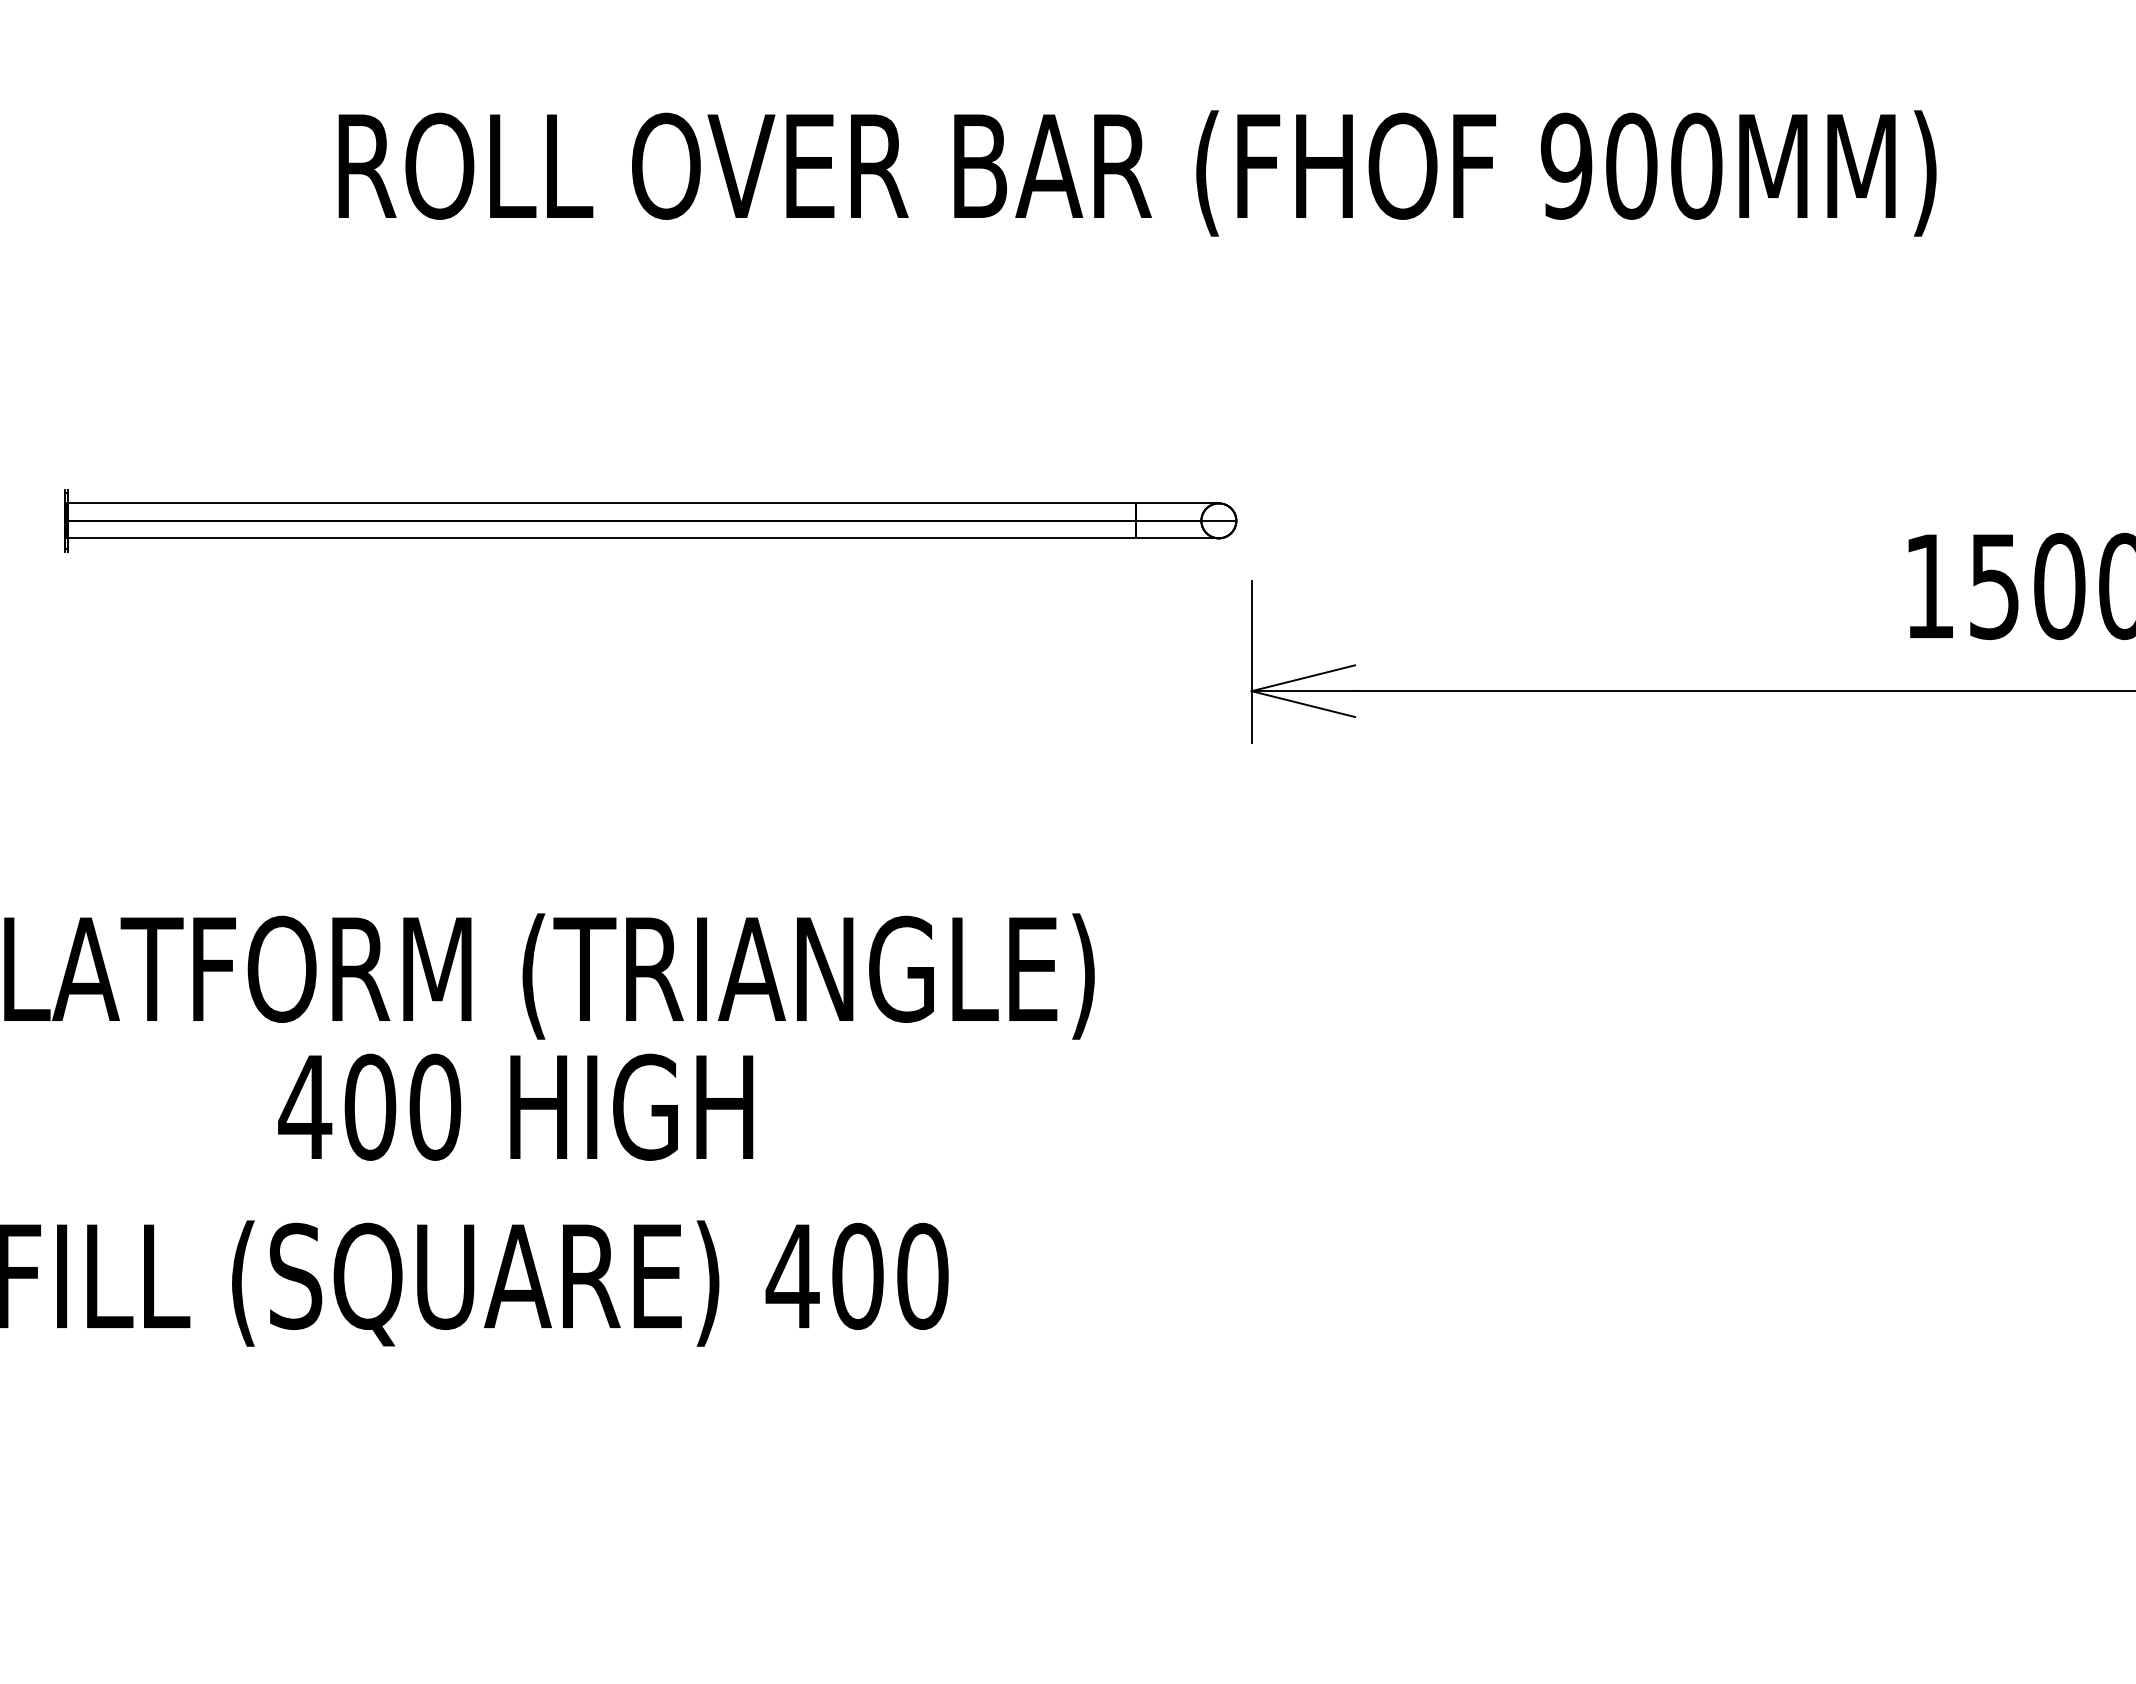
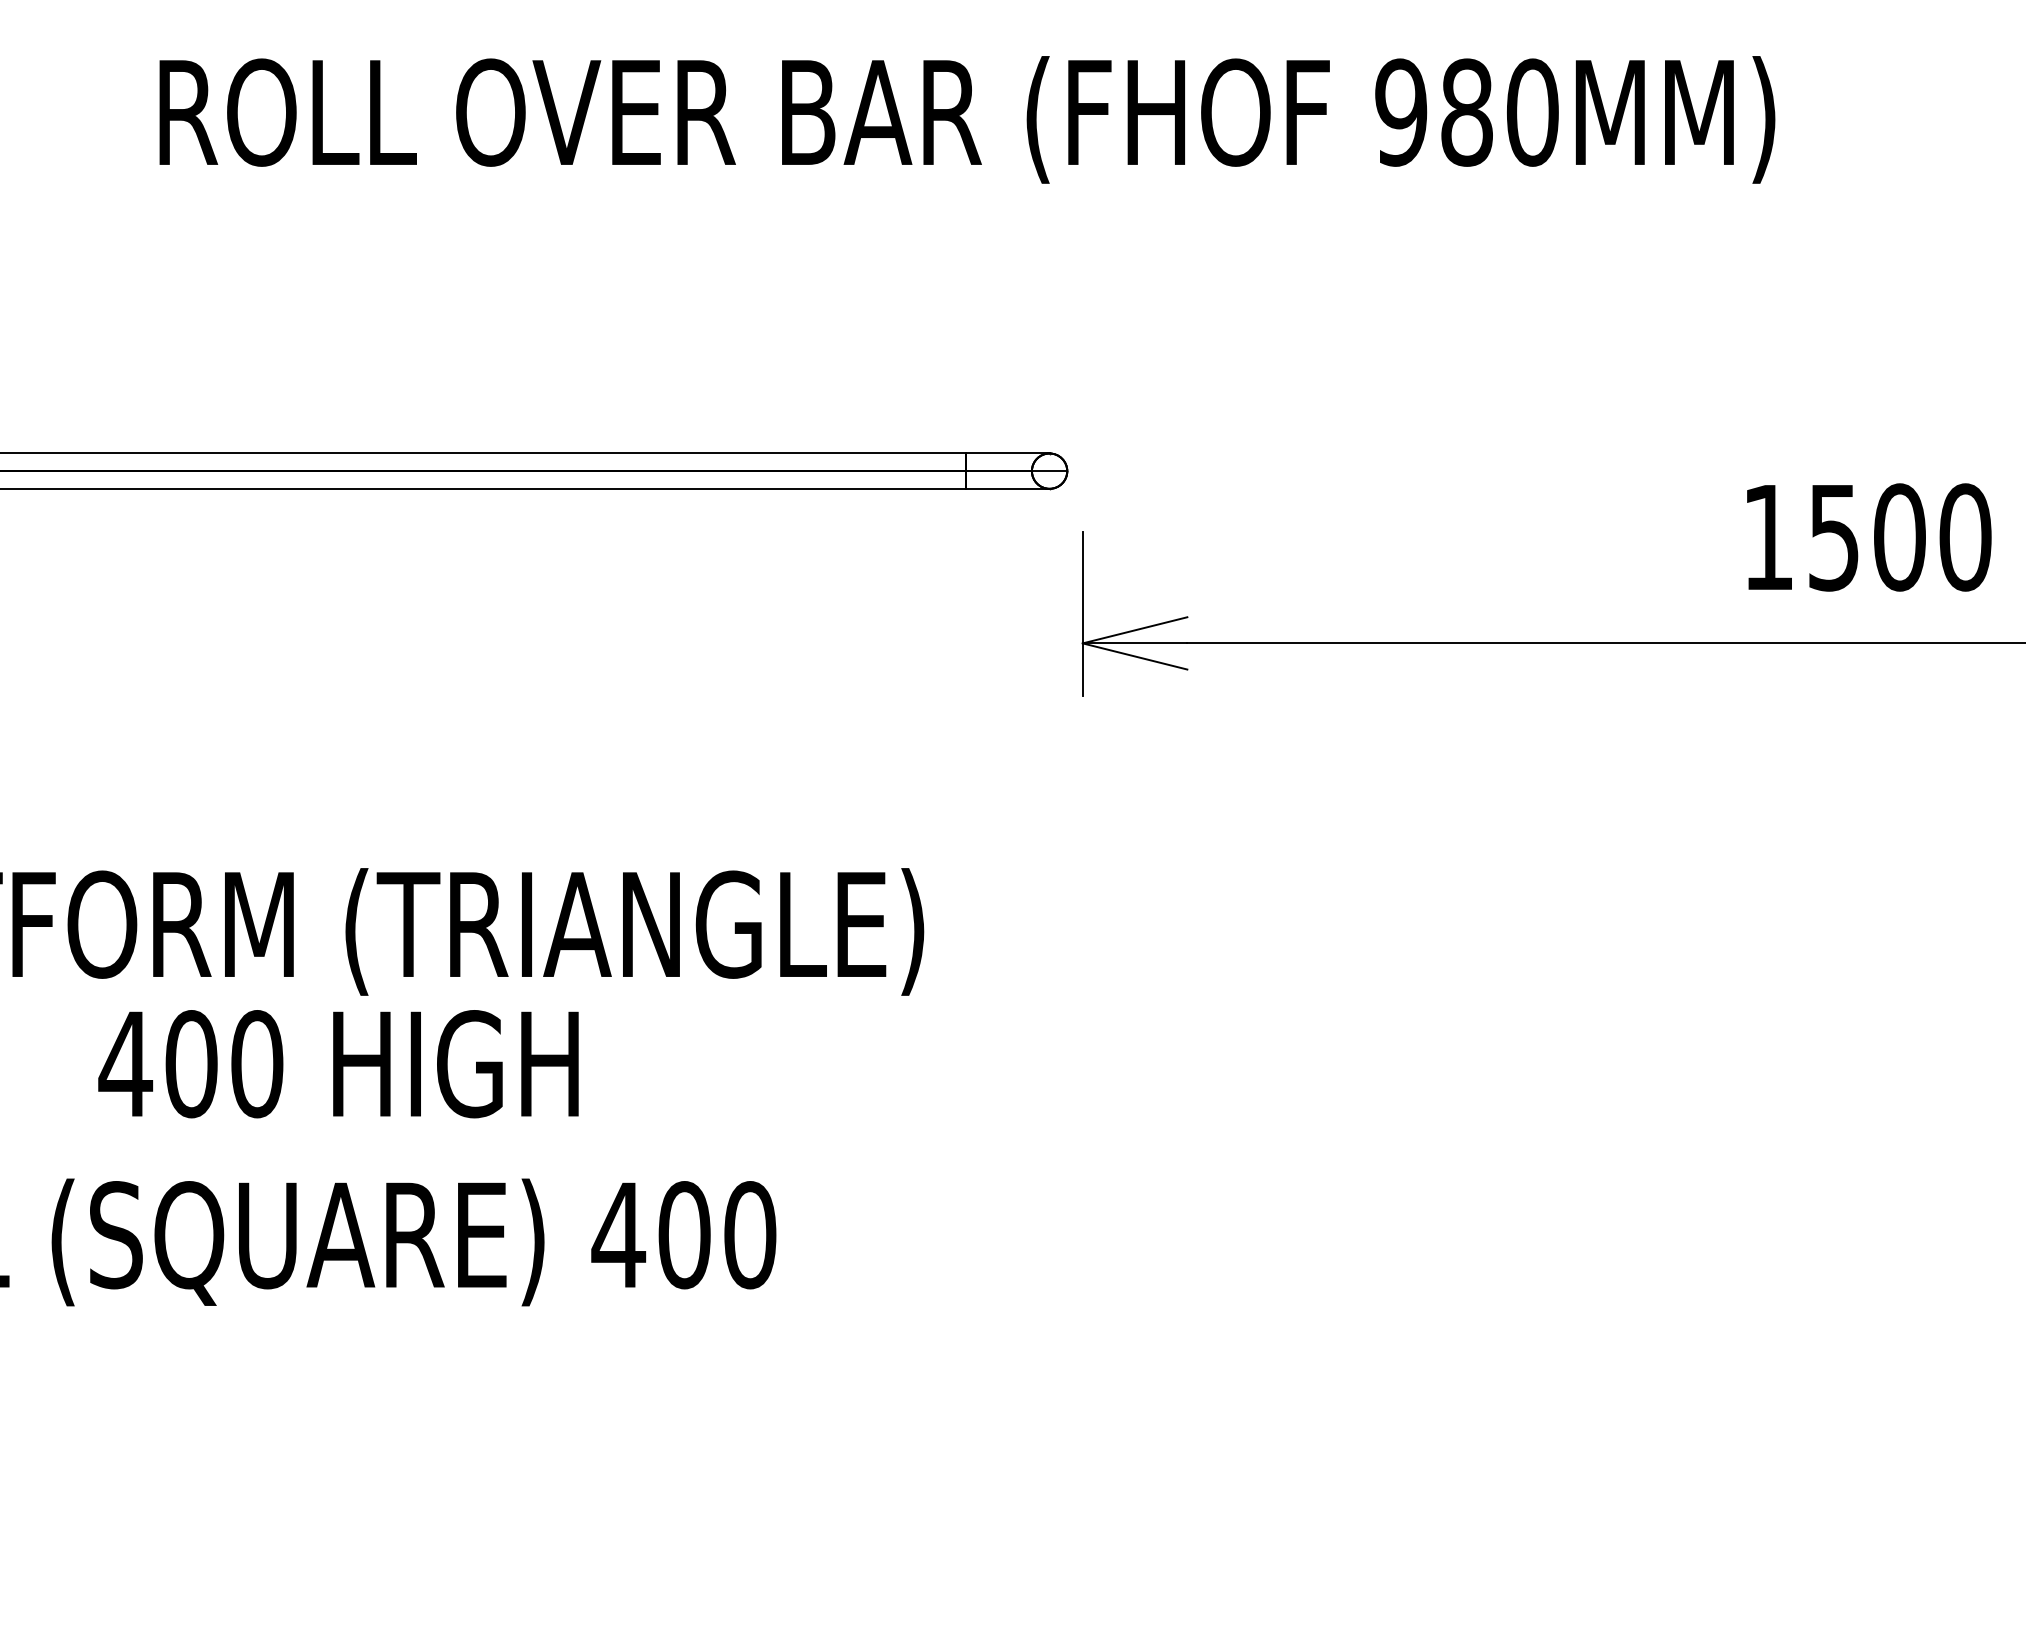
text: (1631, 166) -> (1466, 112), 900MM) -> 980MM)

